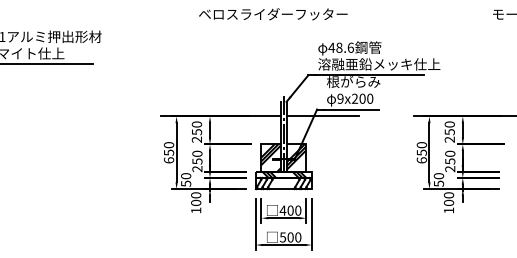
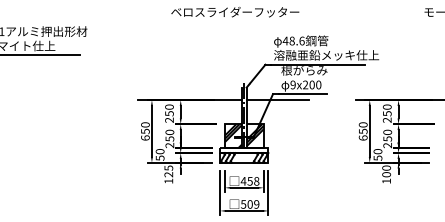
hatch: (284, 174) -> (244, 150), removed
text: (196, 198) -> (169, 170), 100 -> 125
text: (294, 210) -> (253, 181), 400 -> 458
text: (298, 237) -> (256, 204), 500 -> 509

